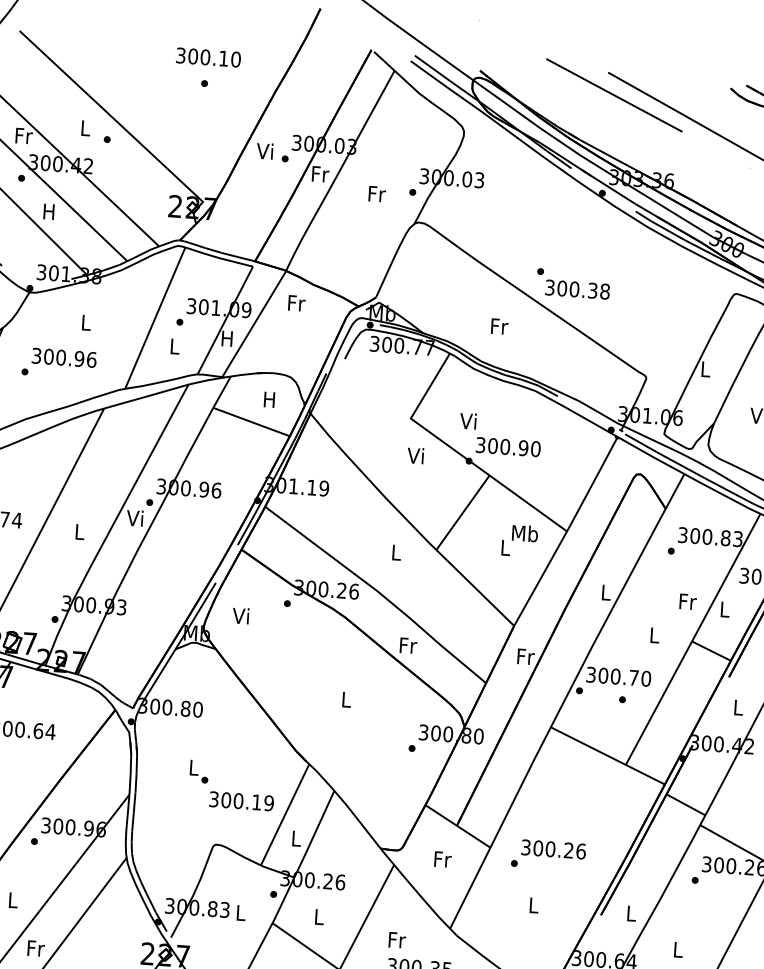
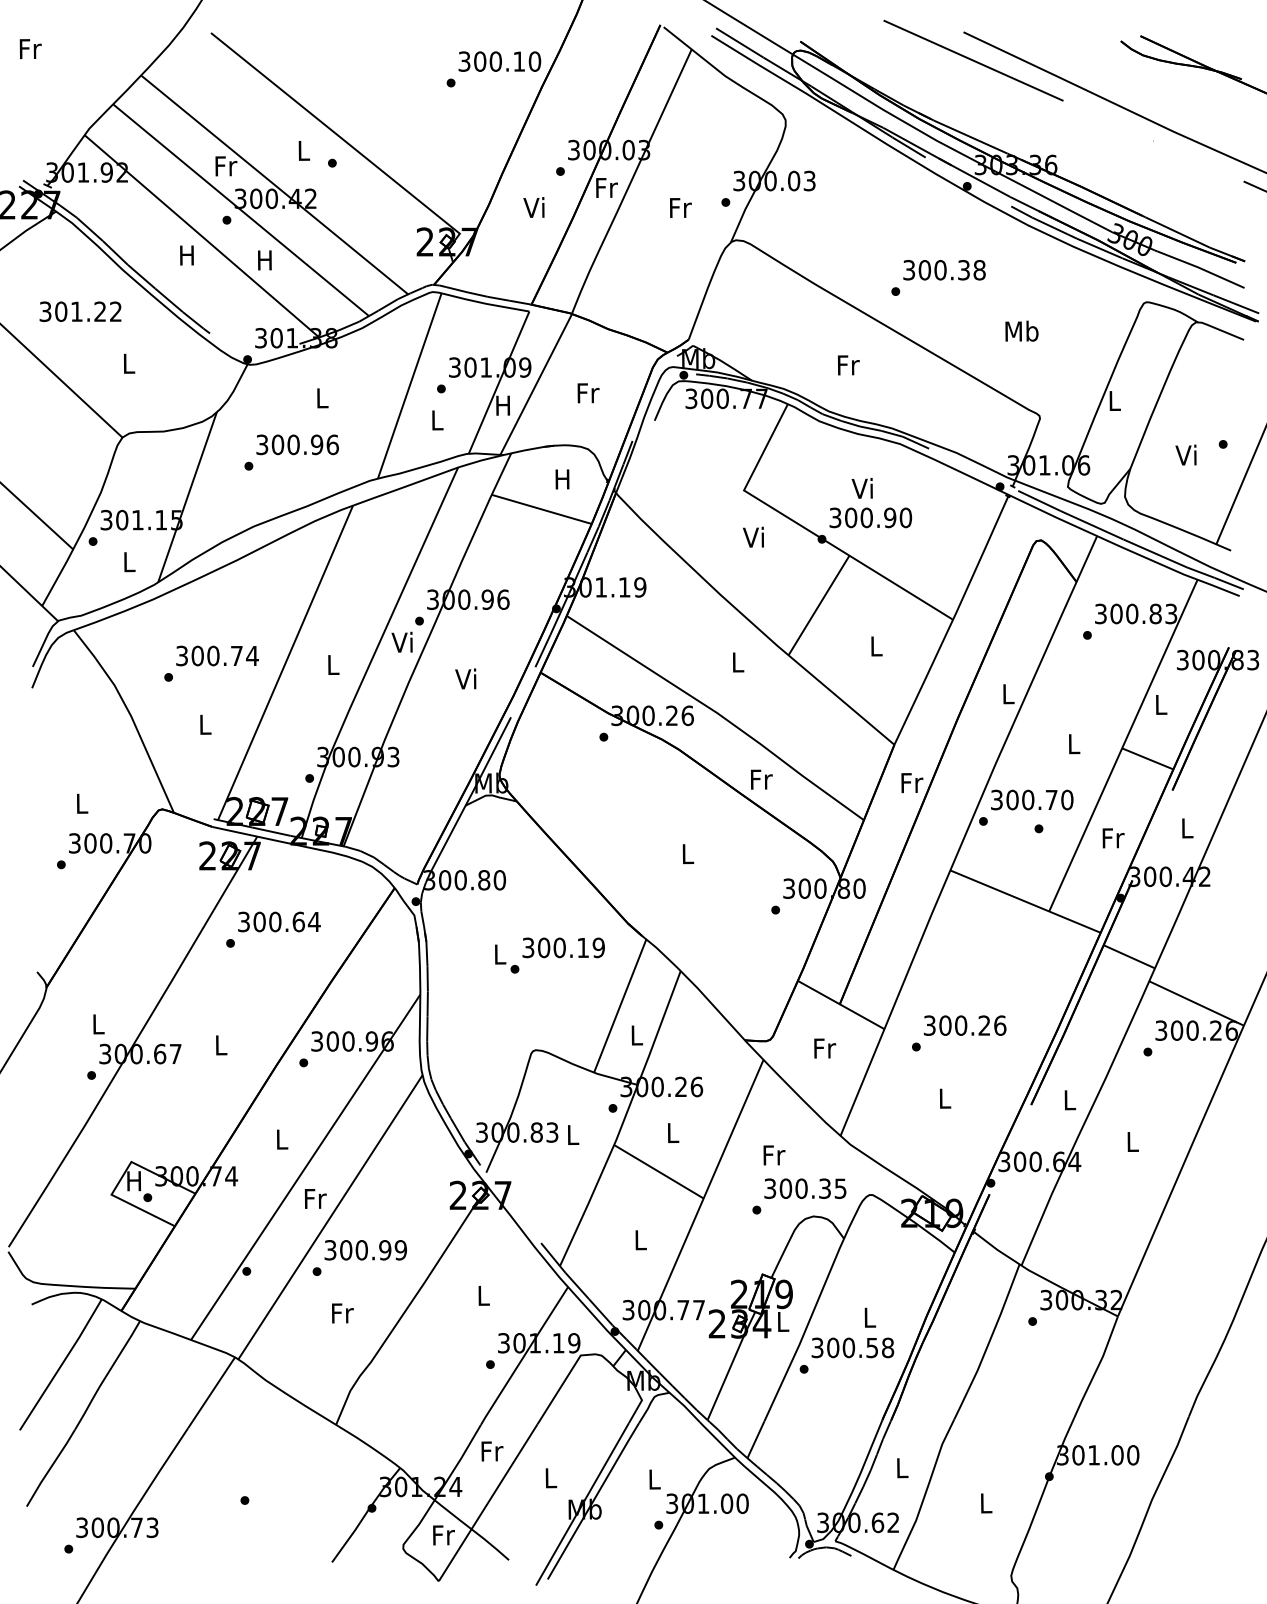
text: (208, 57) -> (499, 61), moved
text: (264, 151) -> (533, 207), moved
text: (577, 289) -> (944, 270), moved
text: (296, 303) -> (588, 393), moved
text: (467, 421) -> (861, 488), moved
text: (524, 532) -> (1021, 330), moved
text: (688, 601) -> (1113, 838), moved
text: (240, 615) -> (465, 678), moved
text: (241, 801) -> (563, 947), moved

